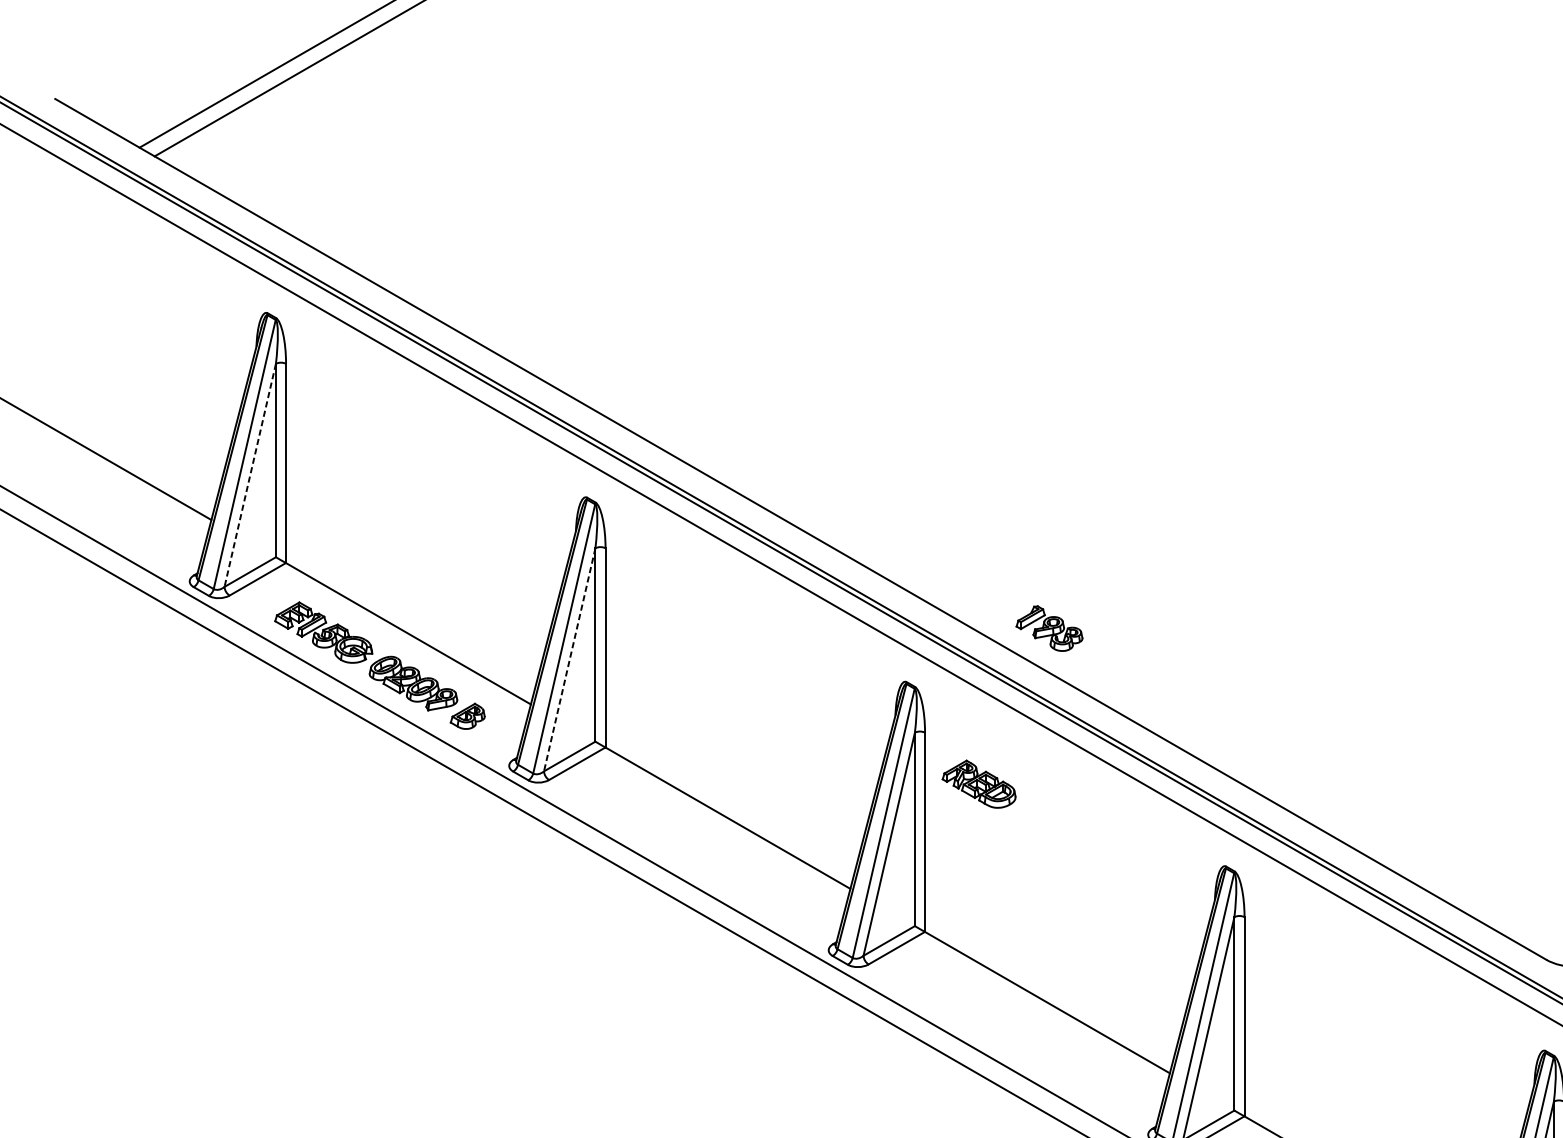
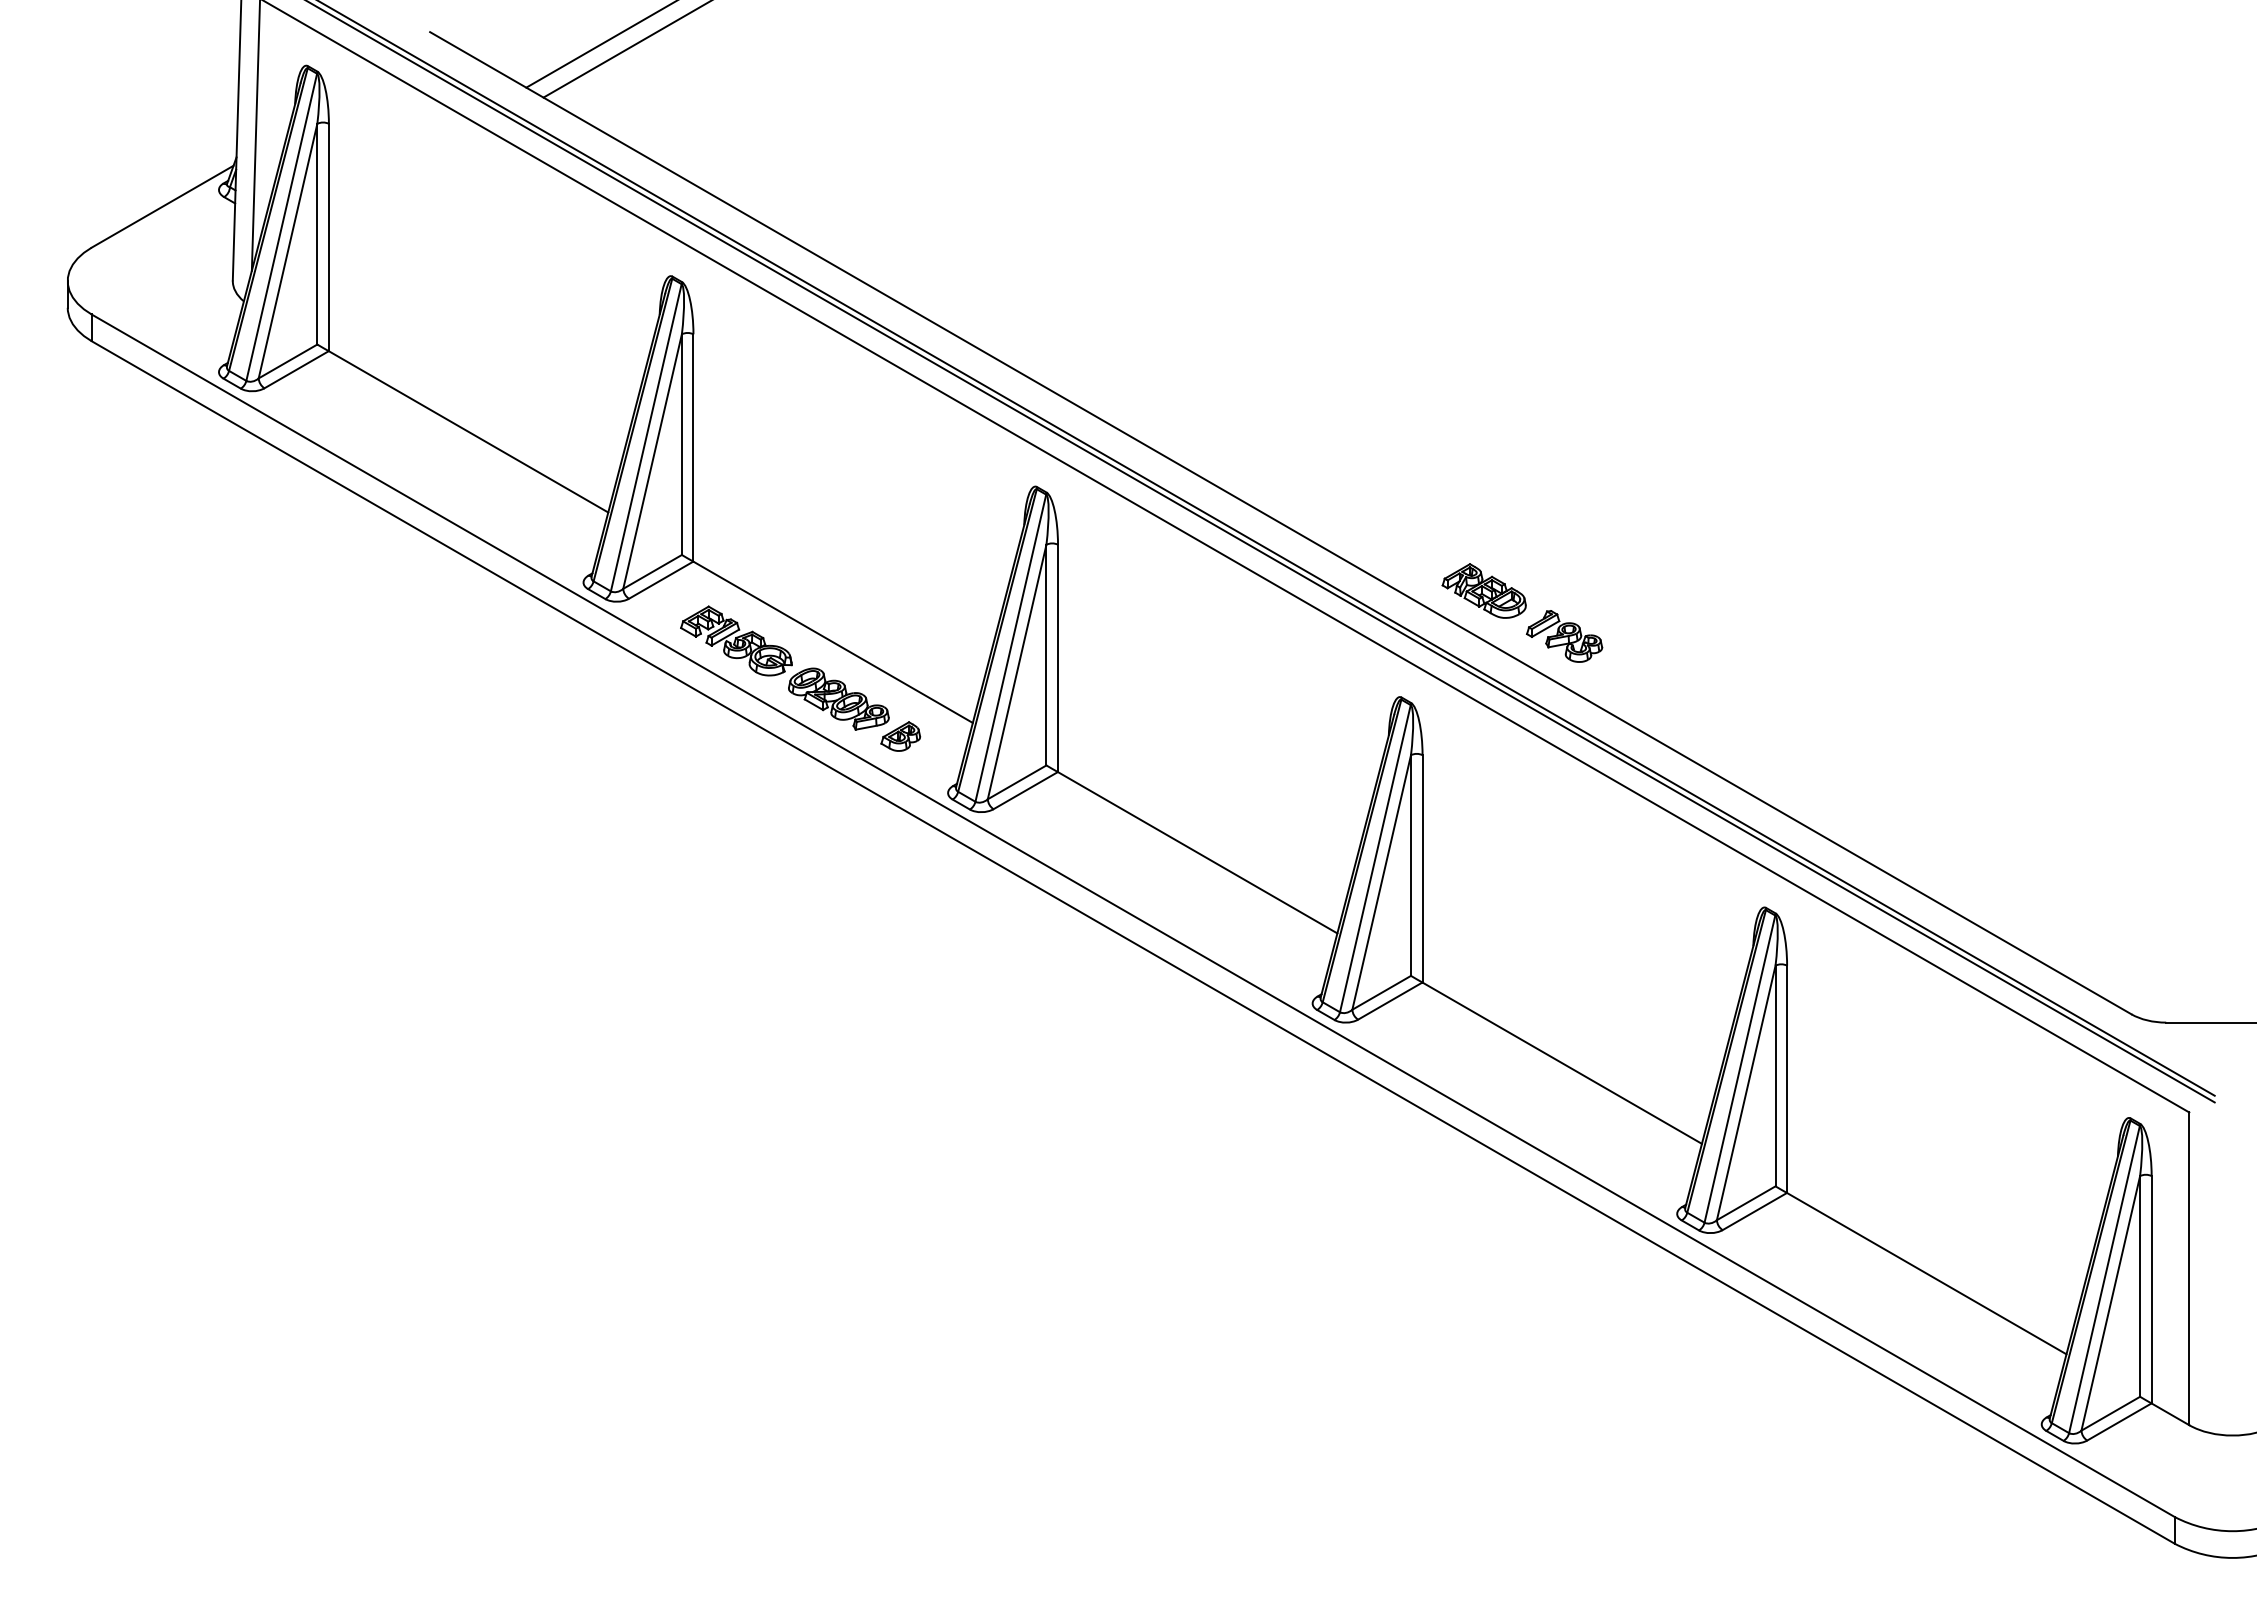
line: (250, 475) -> (652, 461), dashed -> solid
line: (570, 660) -> (1017, 672), dashed -> solid
part: (978, 783) -> (1483, 590), moved

